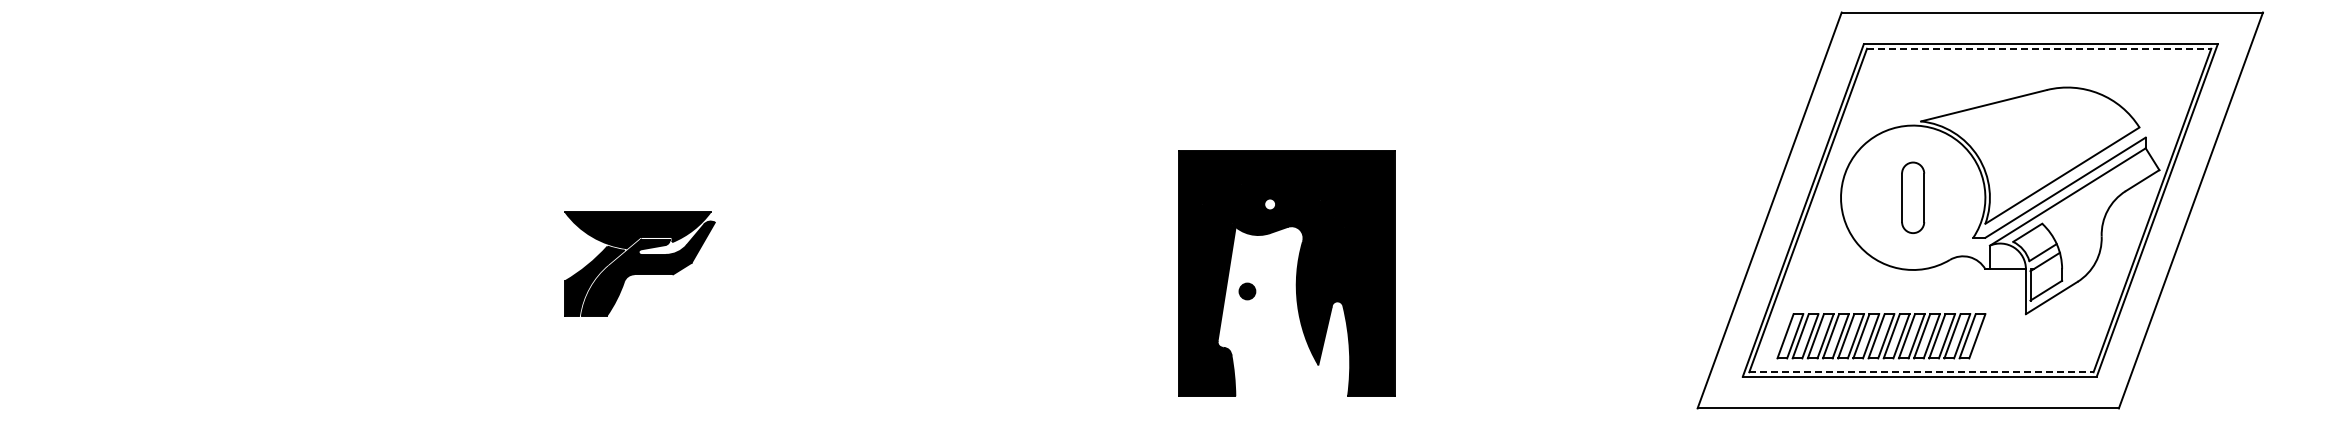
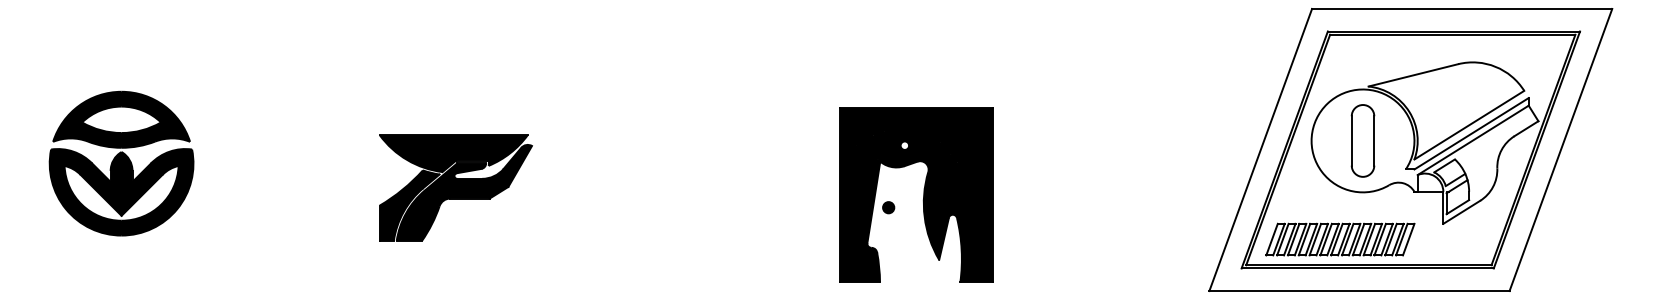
line: (2039, 48) -> (1453, 34), dashed -> solid
part: (1912, 197) -> (1362, 140), size x1.43
part: (170, 229) -> (121, 163), added
part: (639, 263) -> (455, 187), size x1.43
line: (1921, 372) -> (1368, 265), dashed -> solid

